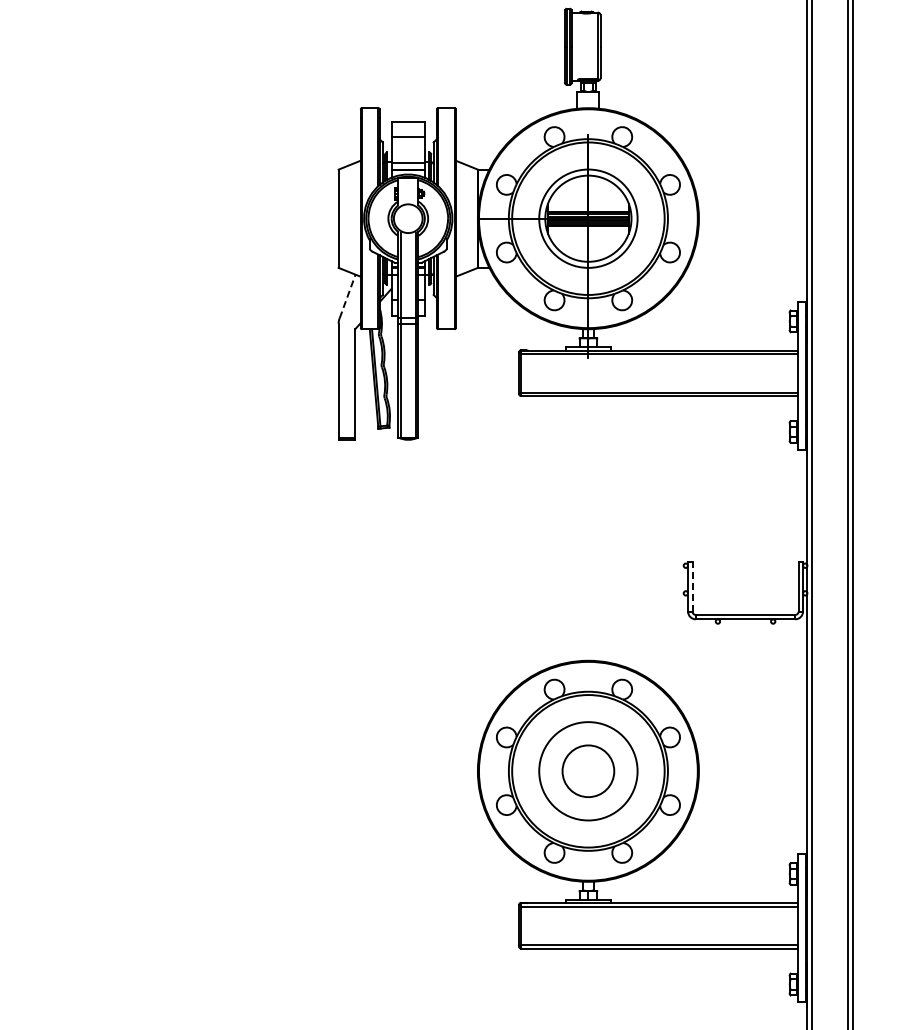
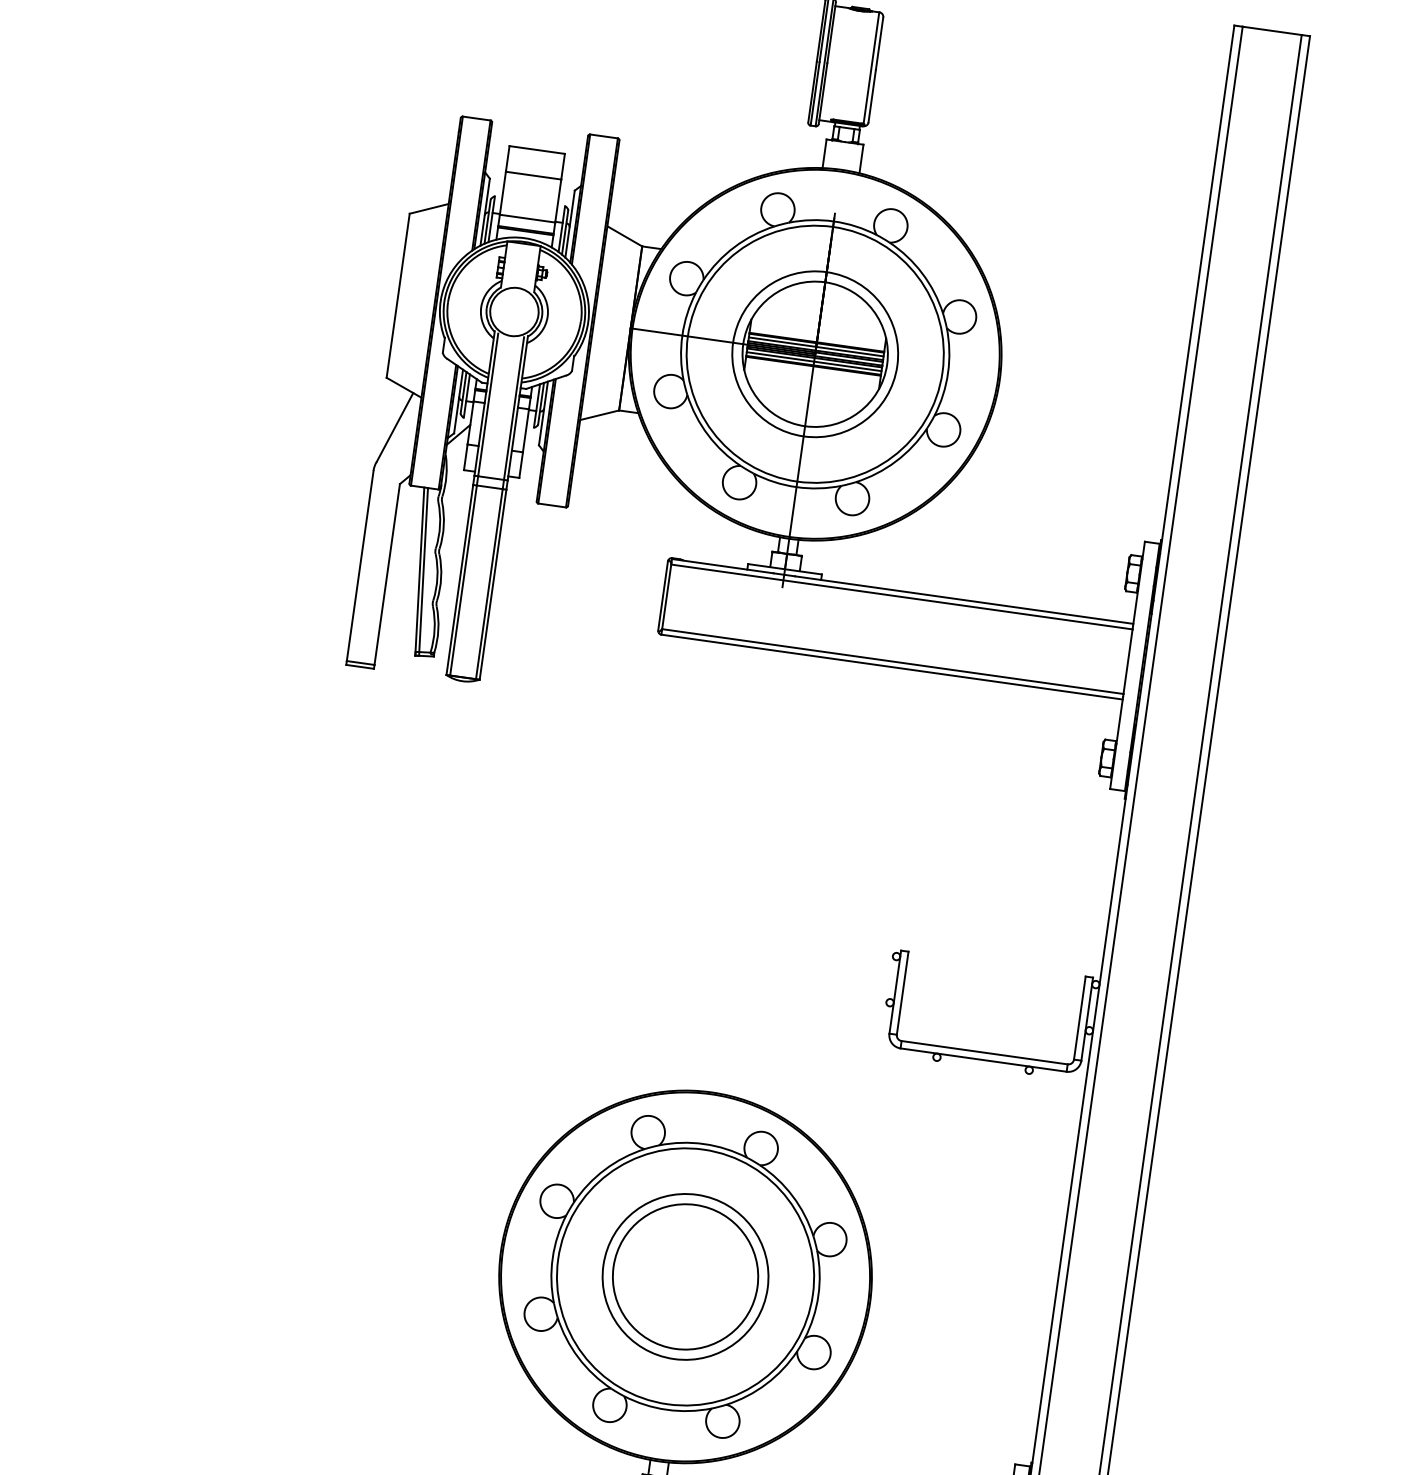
line: (347, 295) -> (394, 425), dashed -> solid
line: (692, 586) -> (902, 992), dashed -> solid
circle: (588, 771) -> (685, 1277), size x1.67

